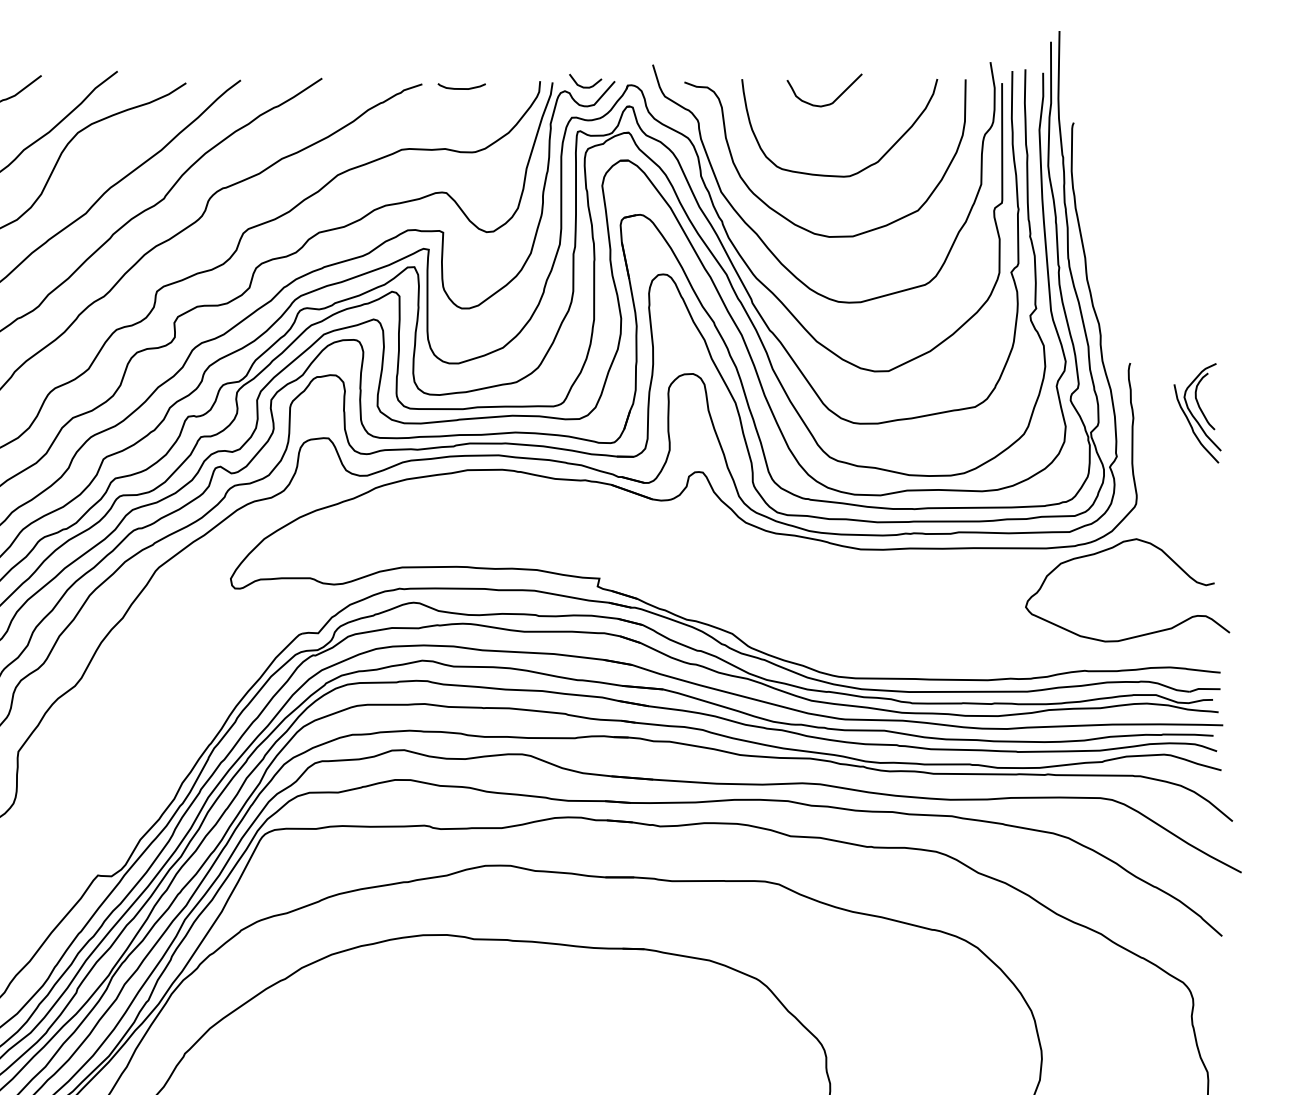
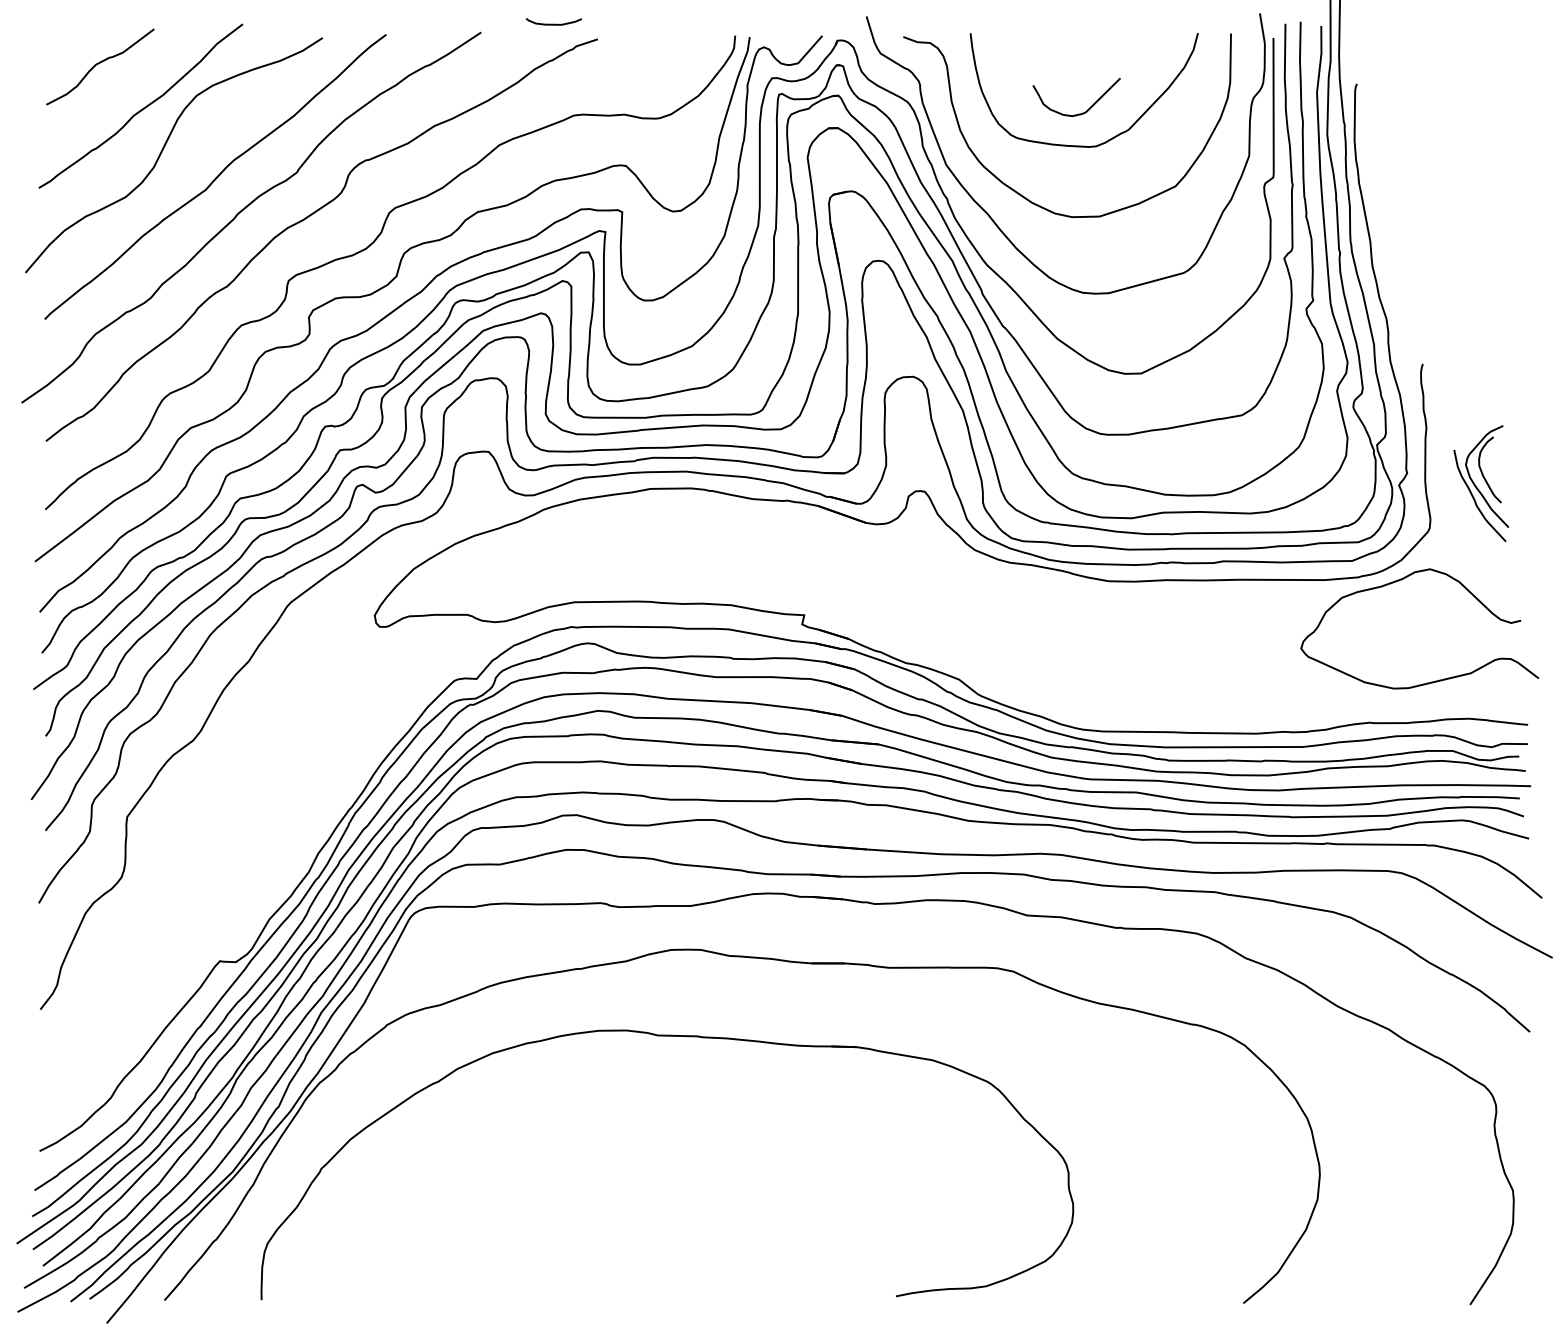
curve: (461, 87) -> (553, 23), moved
curve: (585, 87) -> (788, 42), removed
curve: (834, 99) -> (1088, 108), moved
part: (1197, 413) -> (1481, 483), moved

